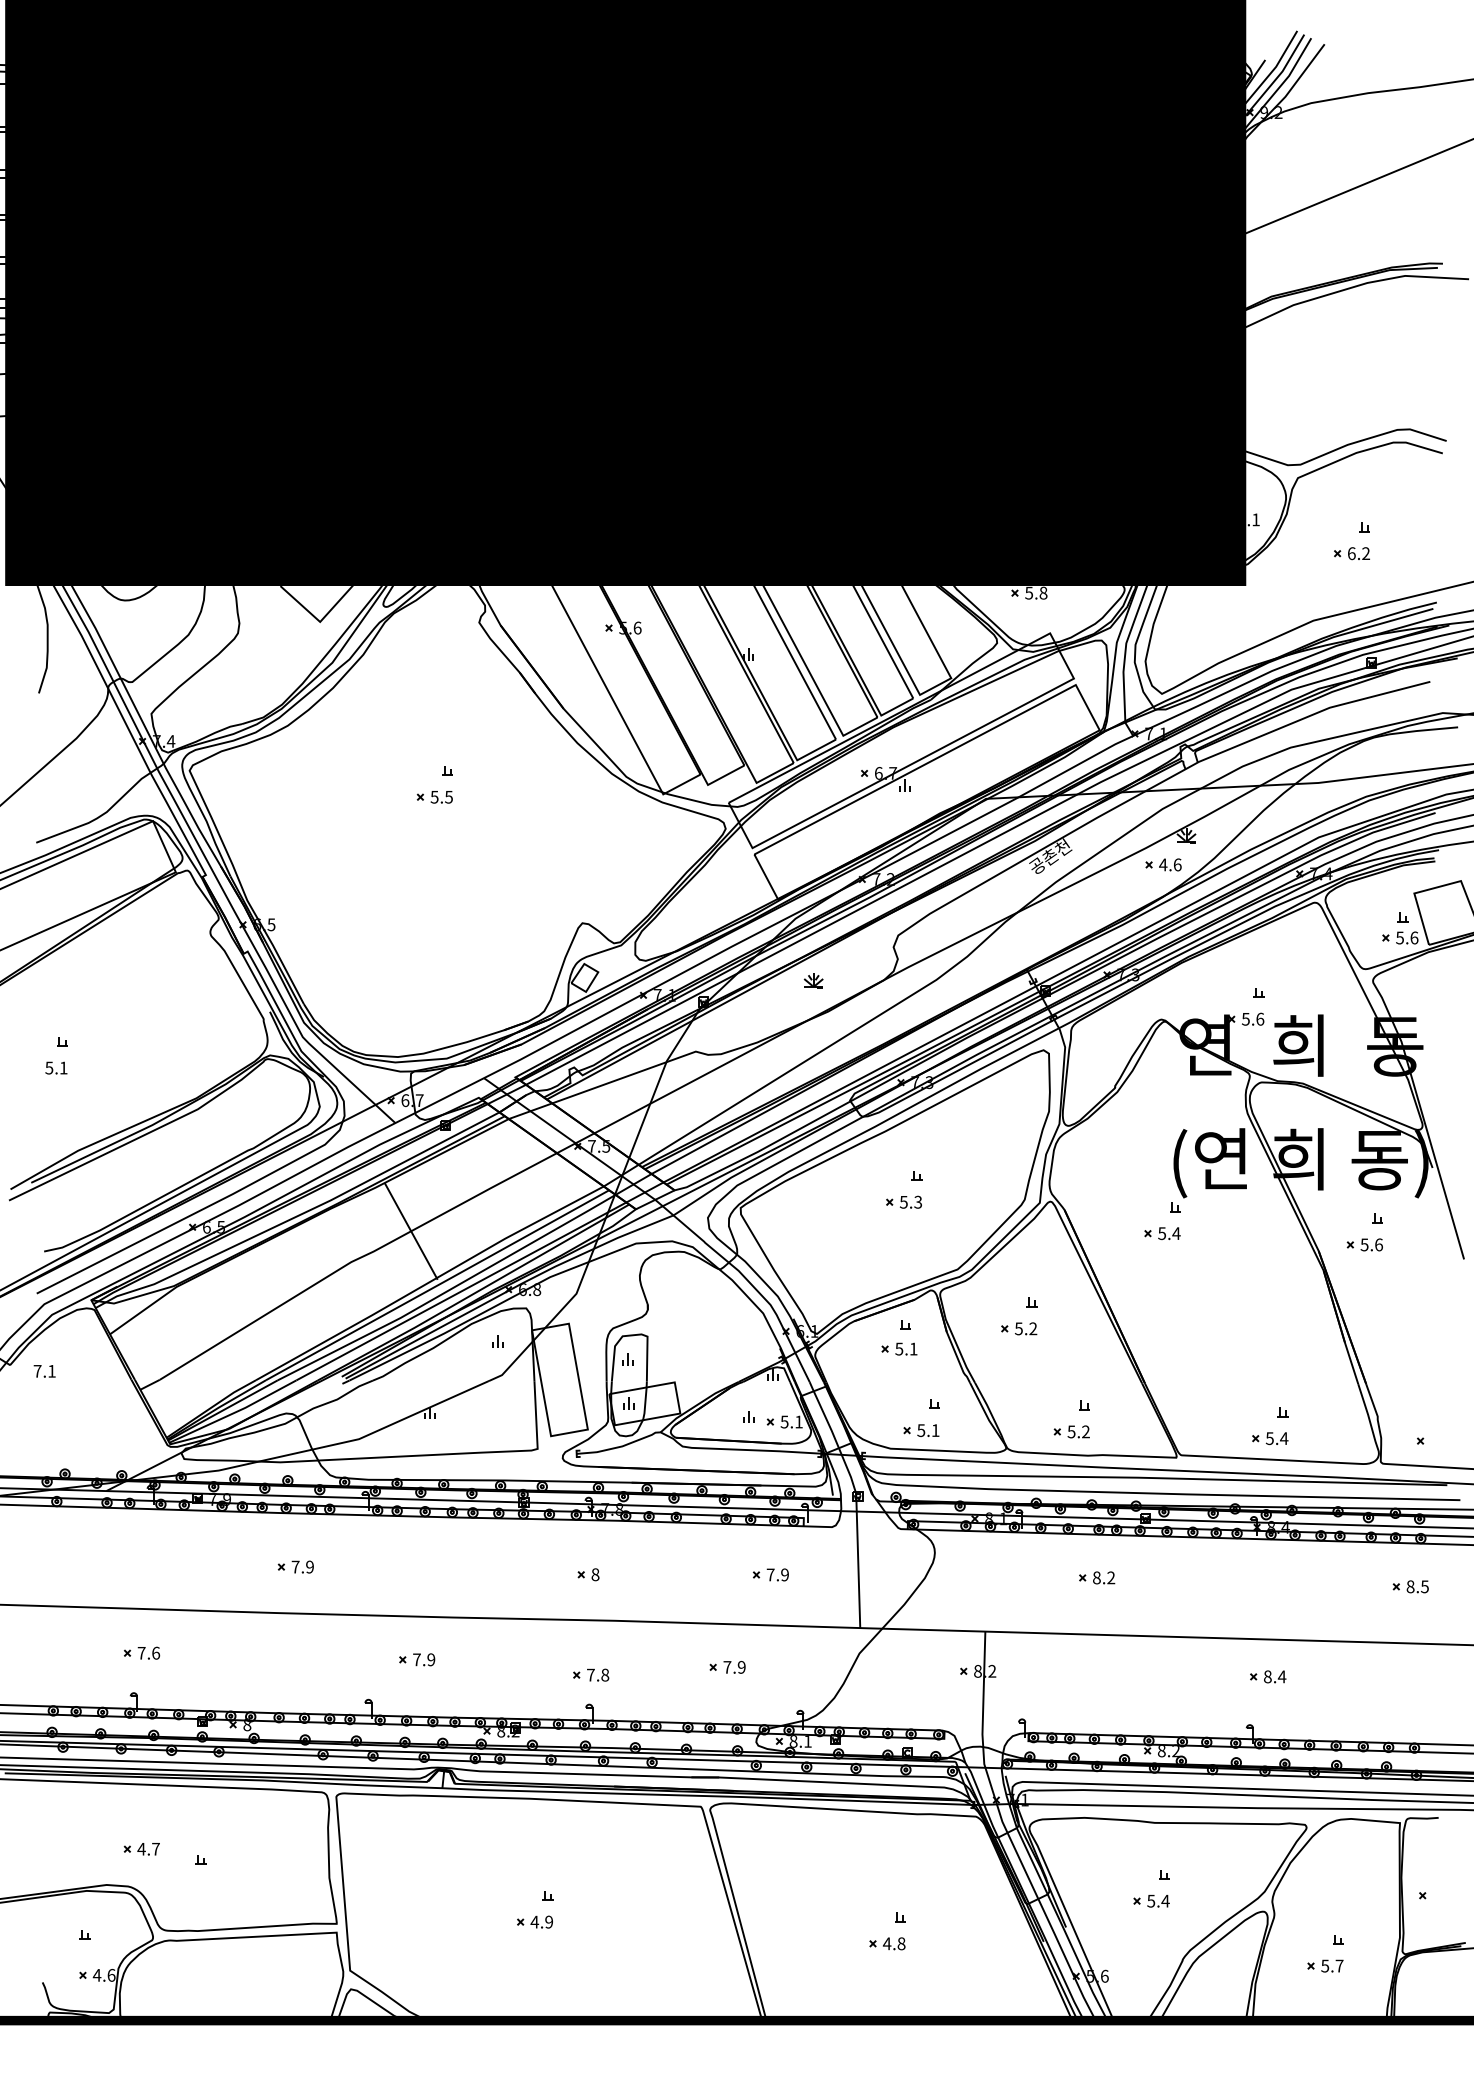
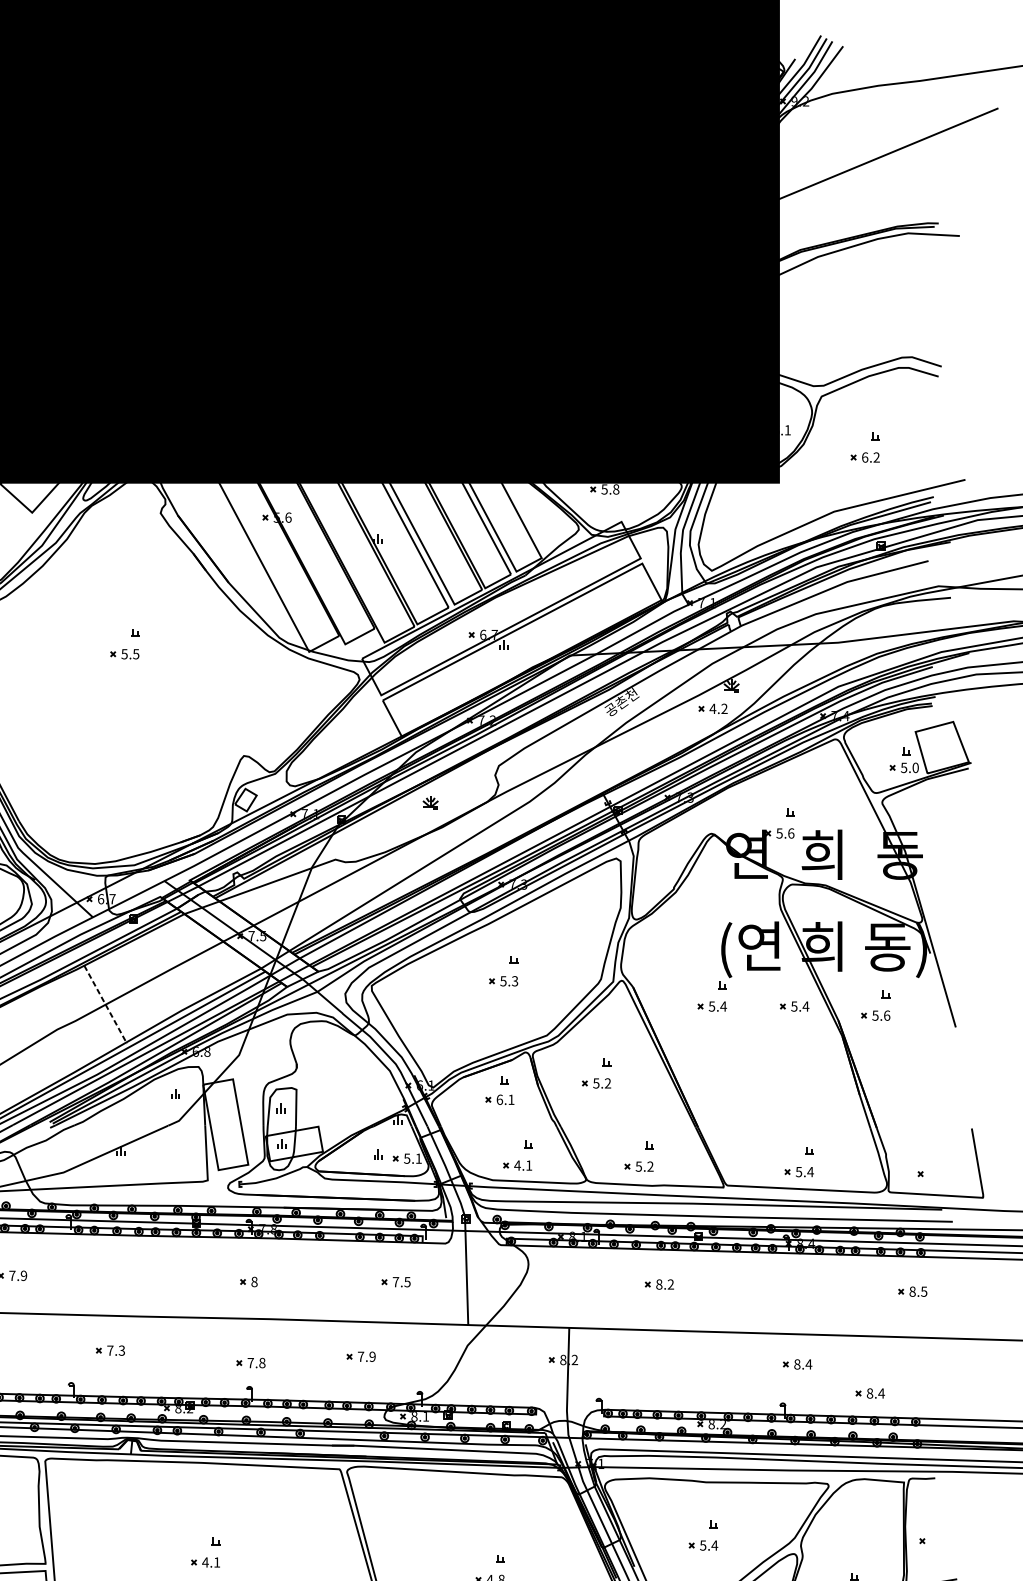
text: (1177, 864) -> (724, 708), 4.6 -> 4.2
text: (1414, 937) -> (915, 767), 5.6 -> 5.0
line: (411, 1231) -> (105, 1004), solid -> dashed
part: (1264, 1233) -> (794, 1006), added
text: (899, 1348) -> (499, 1099), 5.1 -> 6.1
text: (921, 1430) -> (517, 1165), 5.1 -> 4.1
text: (784, 1574) -> (407, 1281), 7.9 -> 7.5
text: (431, 1659) -> (122, 1350), 7.9 -> 7.3
part: (1358, 1712) -> (870, 1393), added
text: (548, 1921) -> (216, 1561), 4.9 -> 4.1

